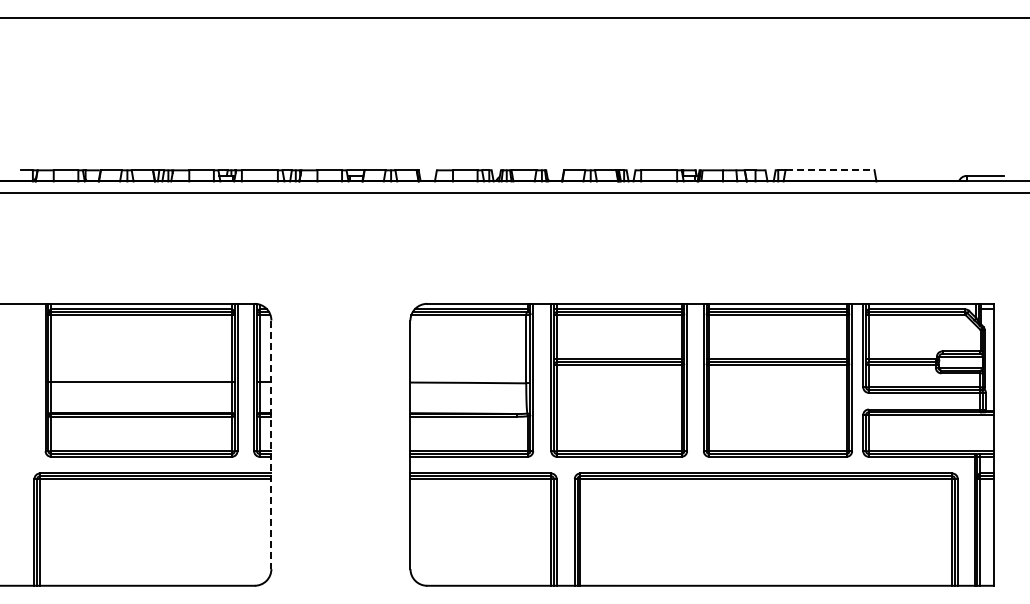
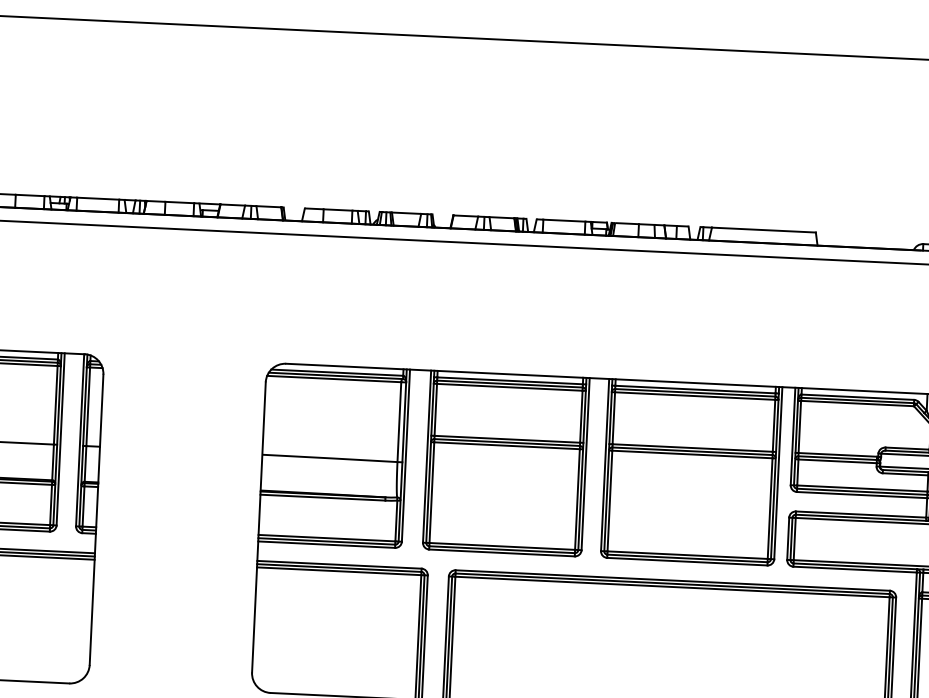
line: (830, 170) -> (764, 230), dashed -> solid
line: (271, 445) -> (96, 520), dashed -> solid

